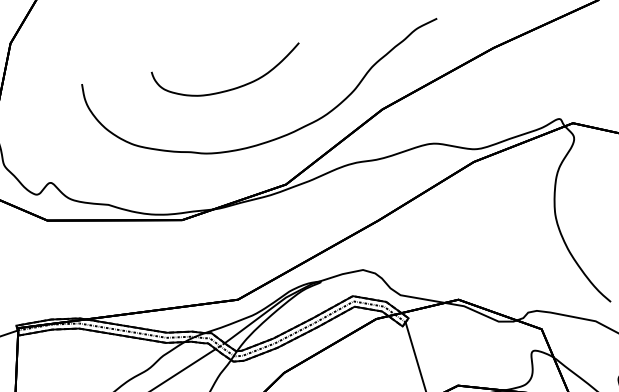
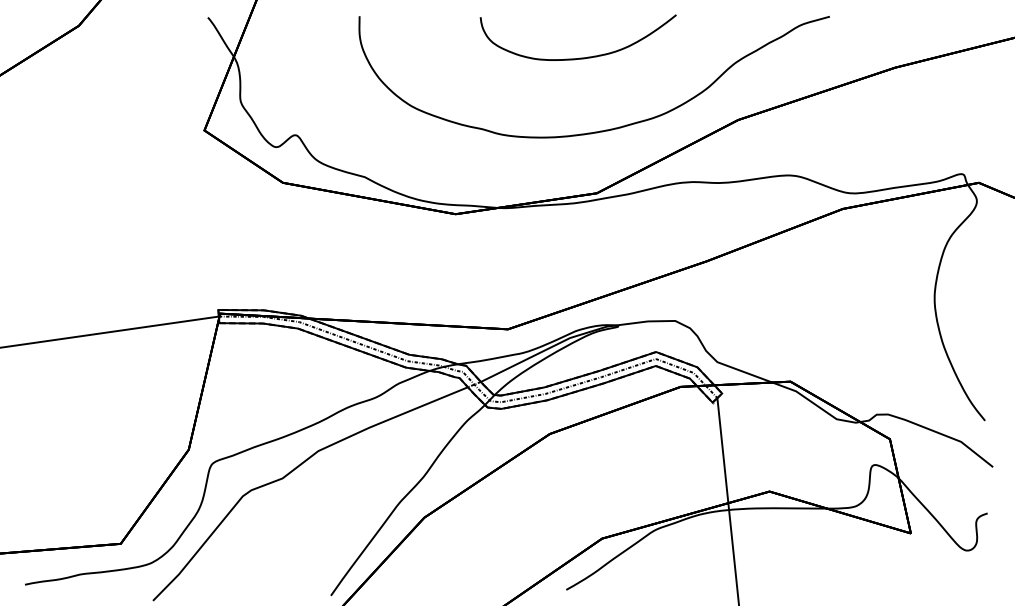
curve: (231, 88) -> (579, 57), moved

